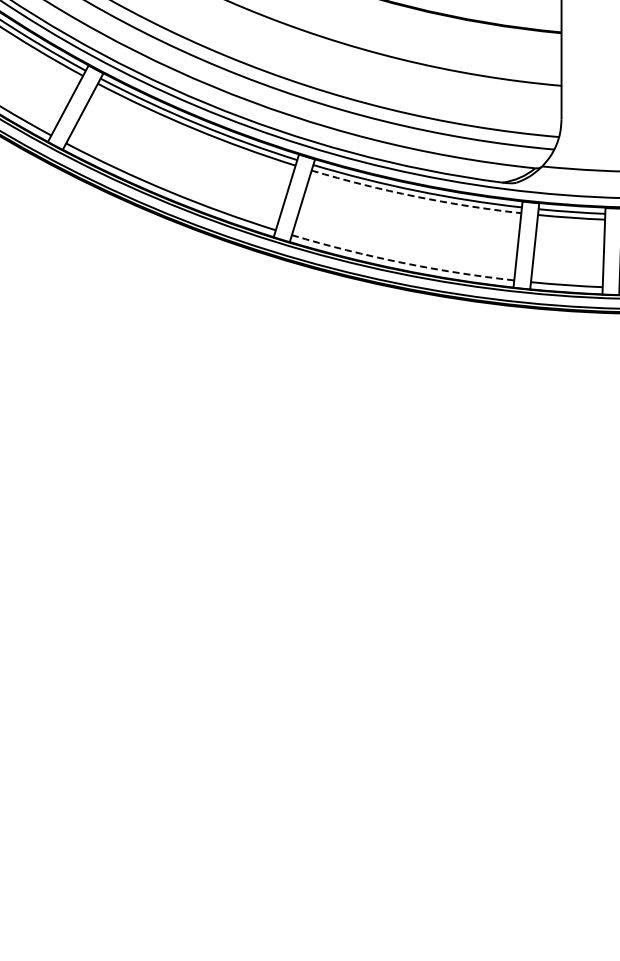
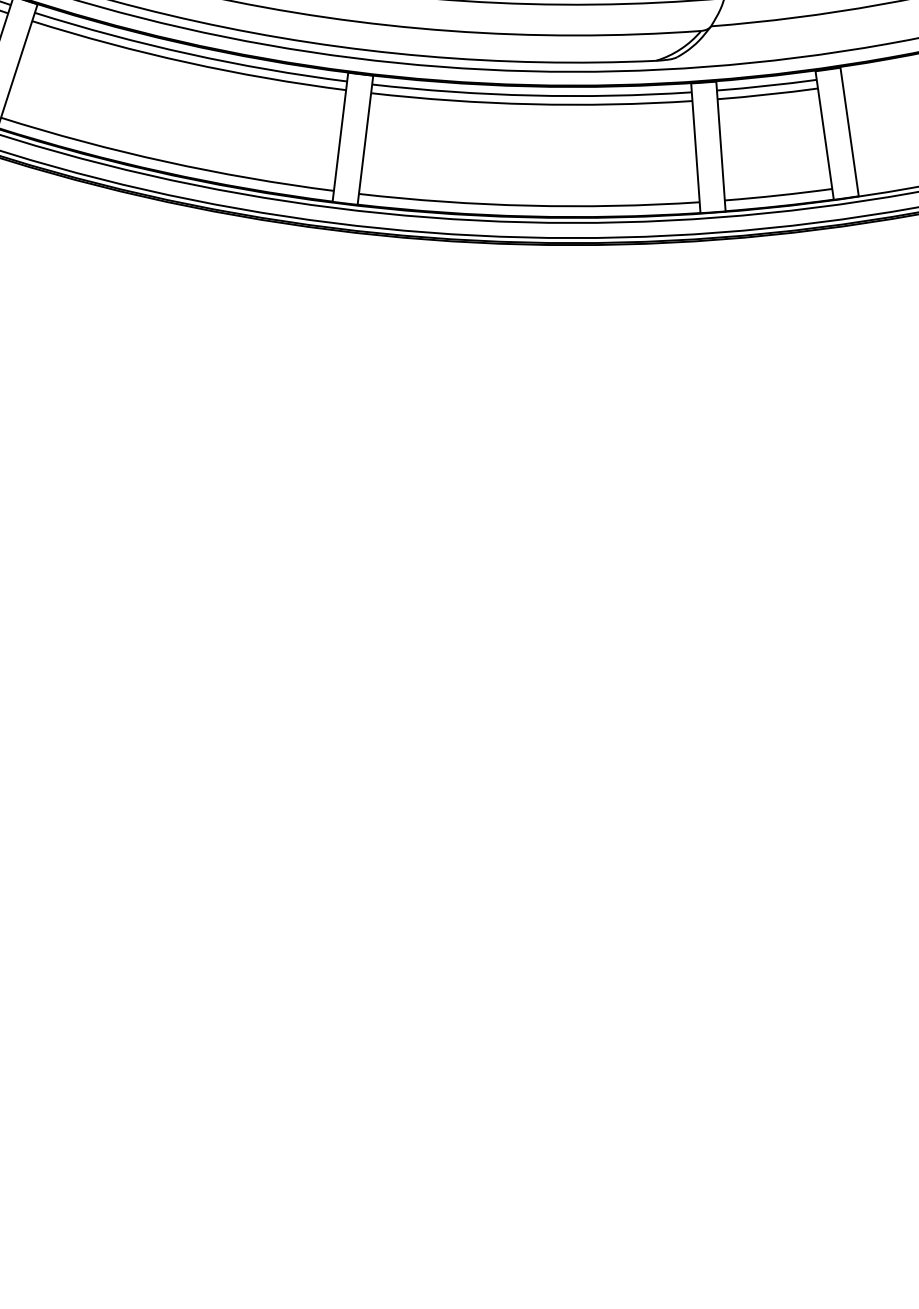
arc: (415, 196) -> (531, 104), dashed -> solid
arc: (402, 262) -> (529, 205), dashed -> solid

